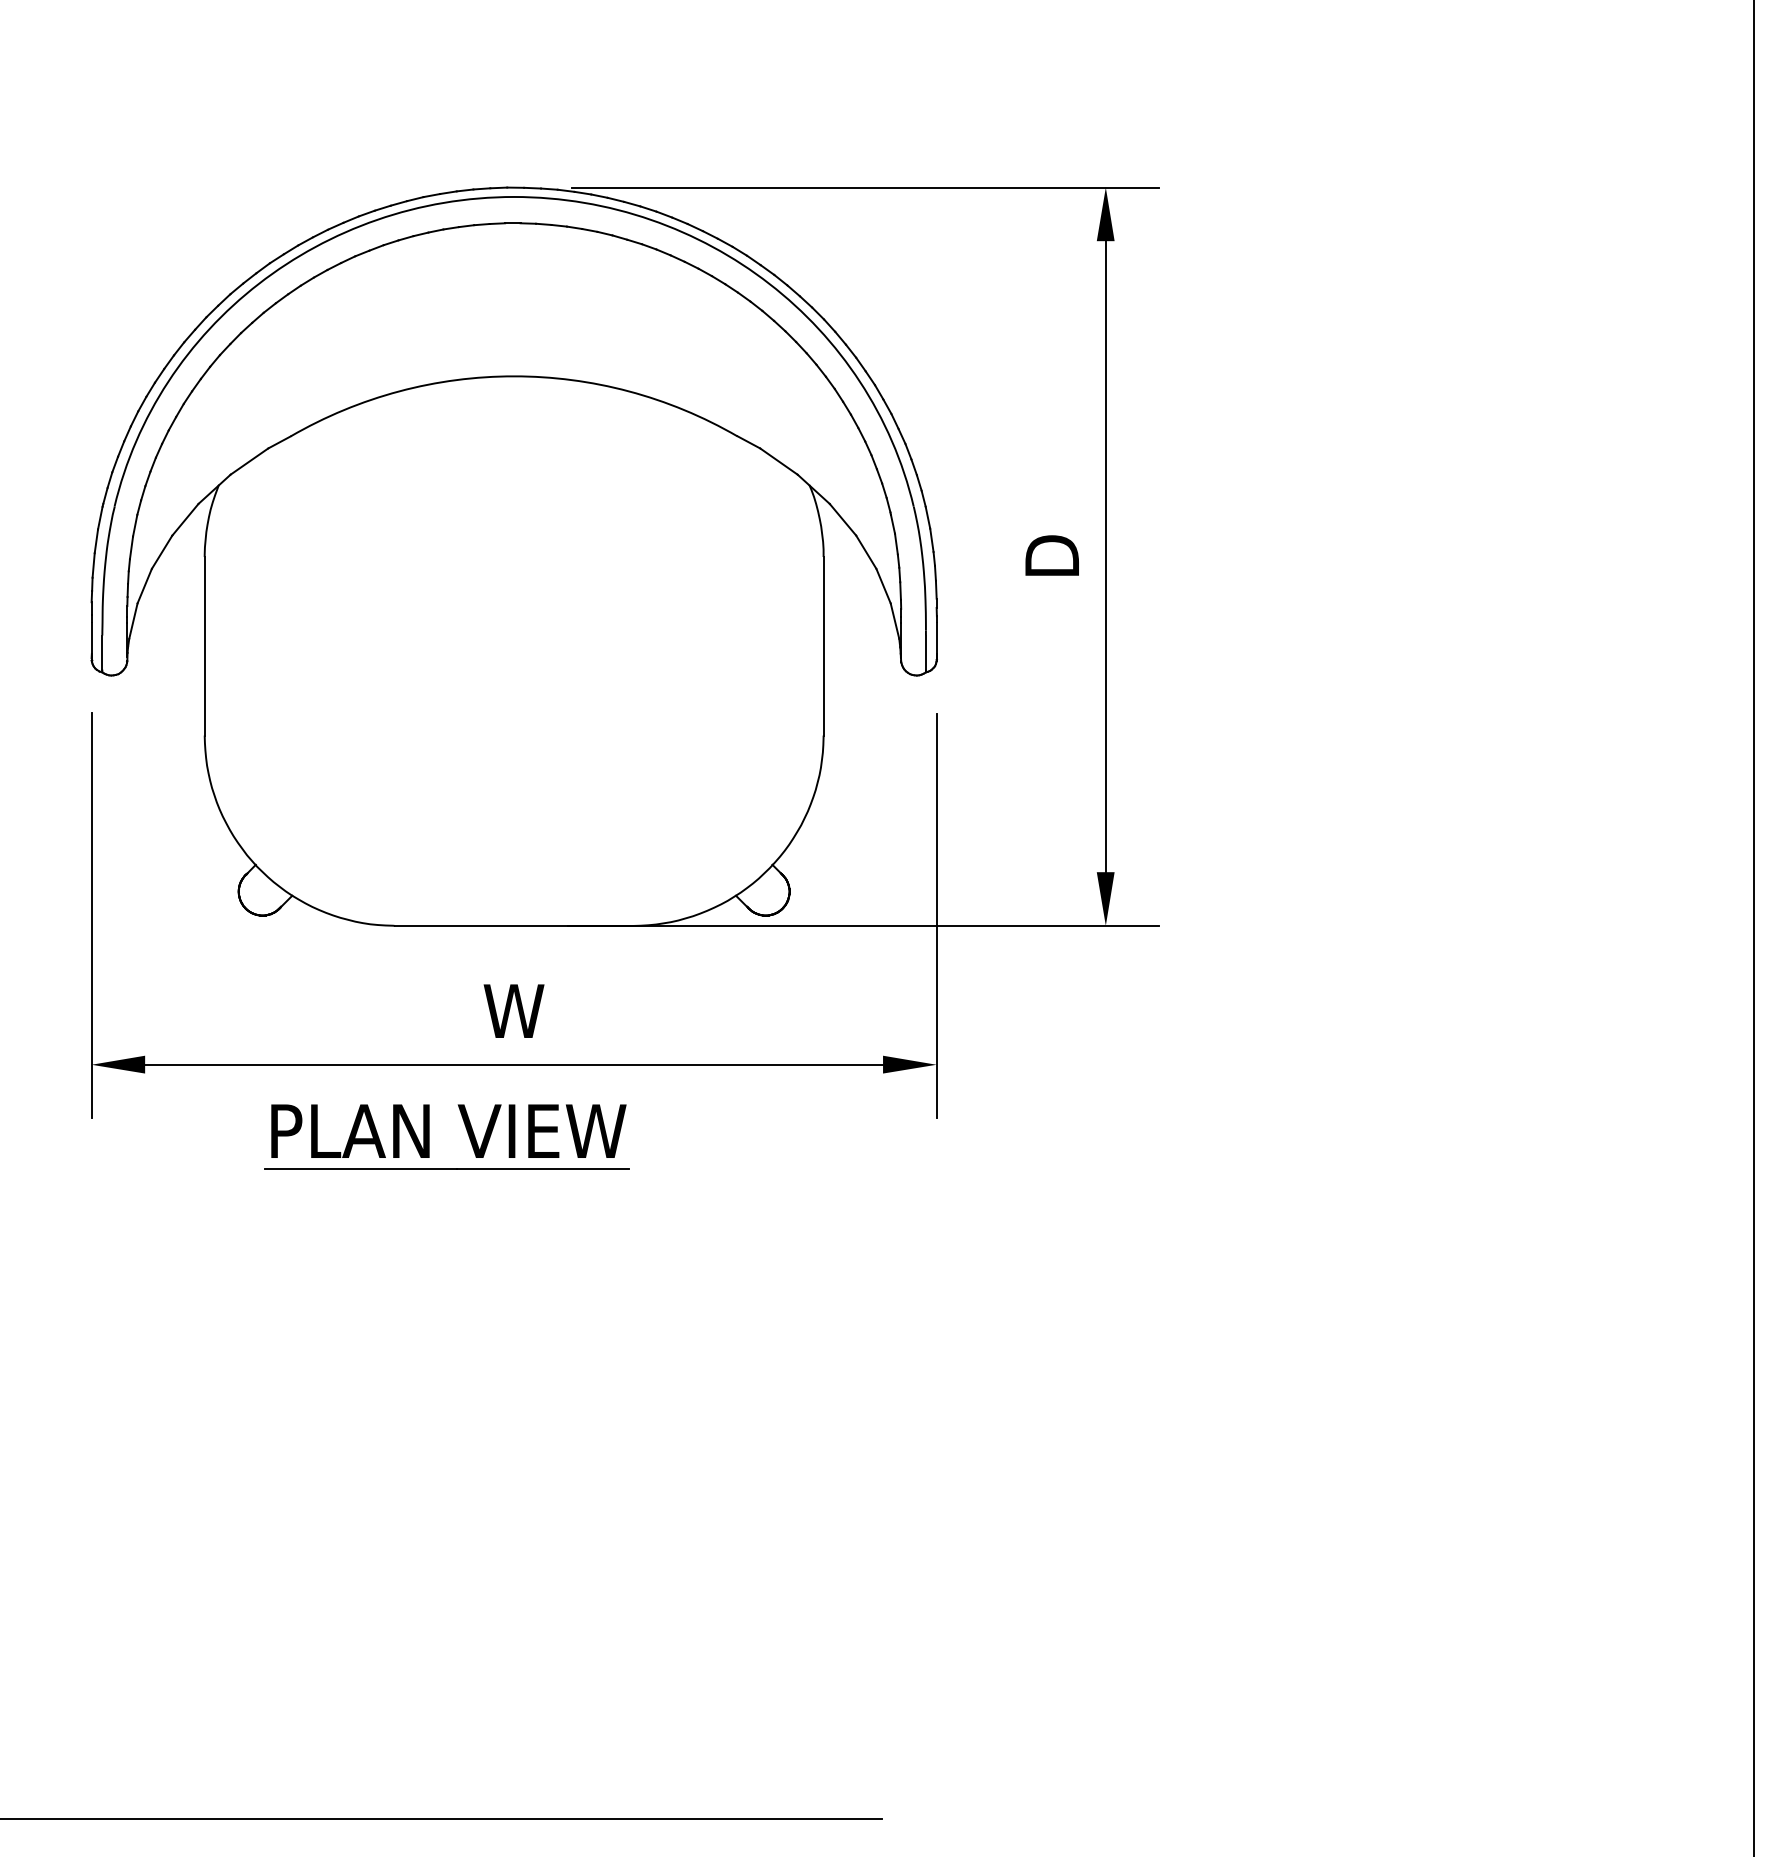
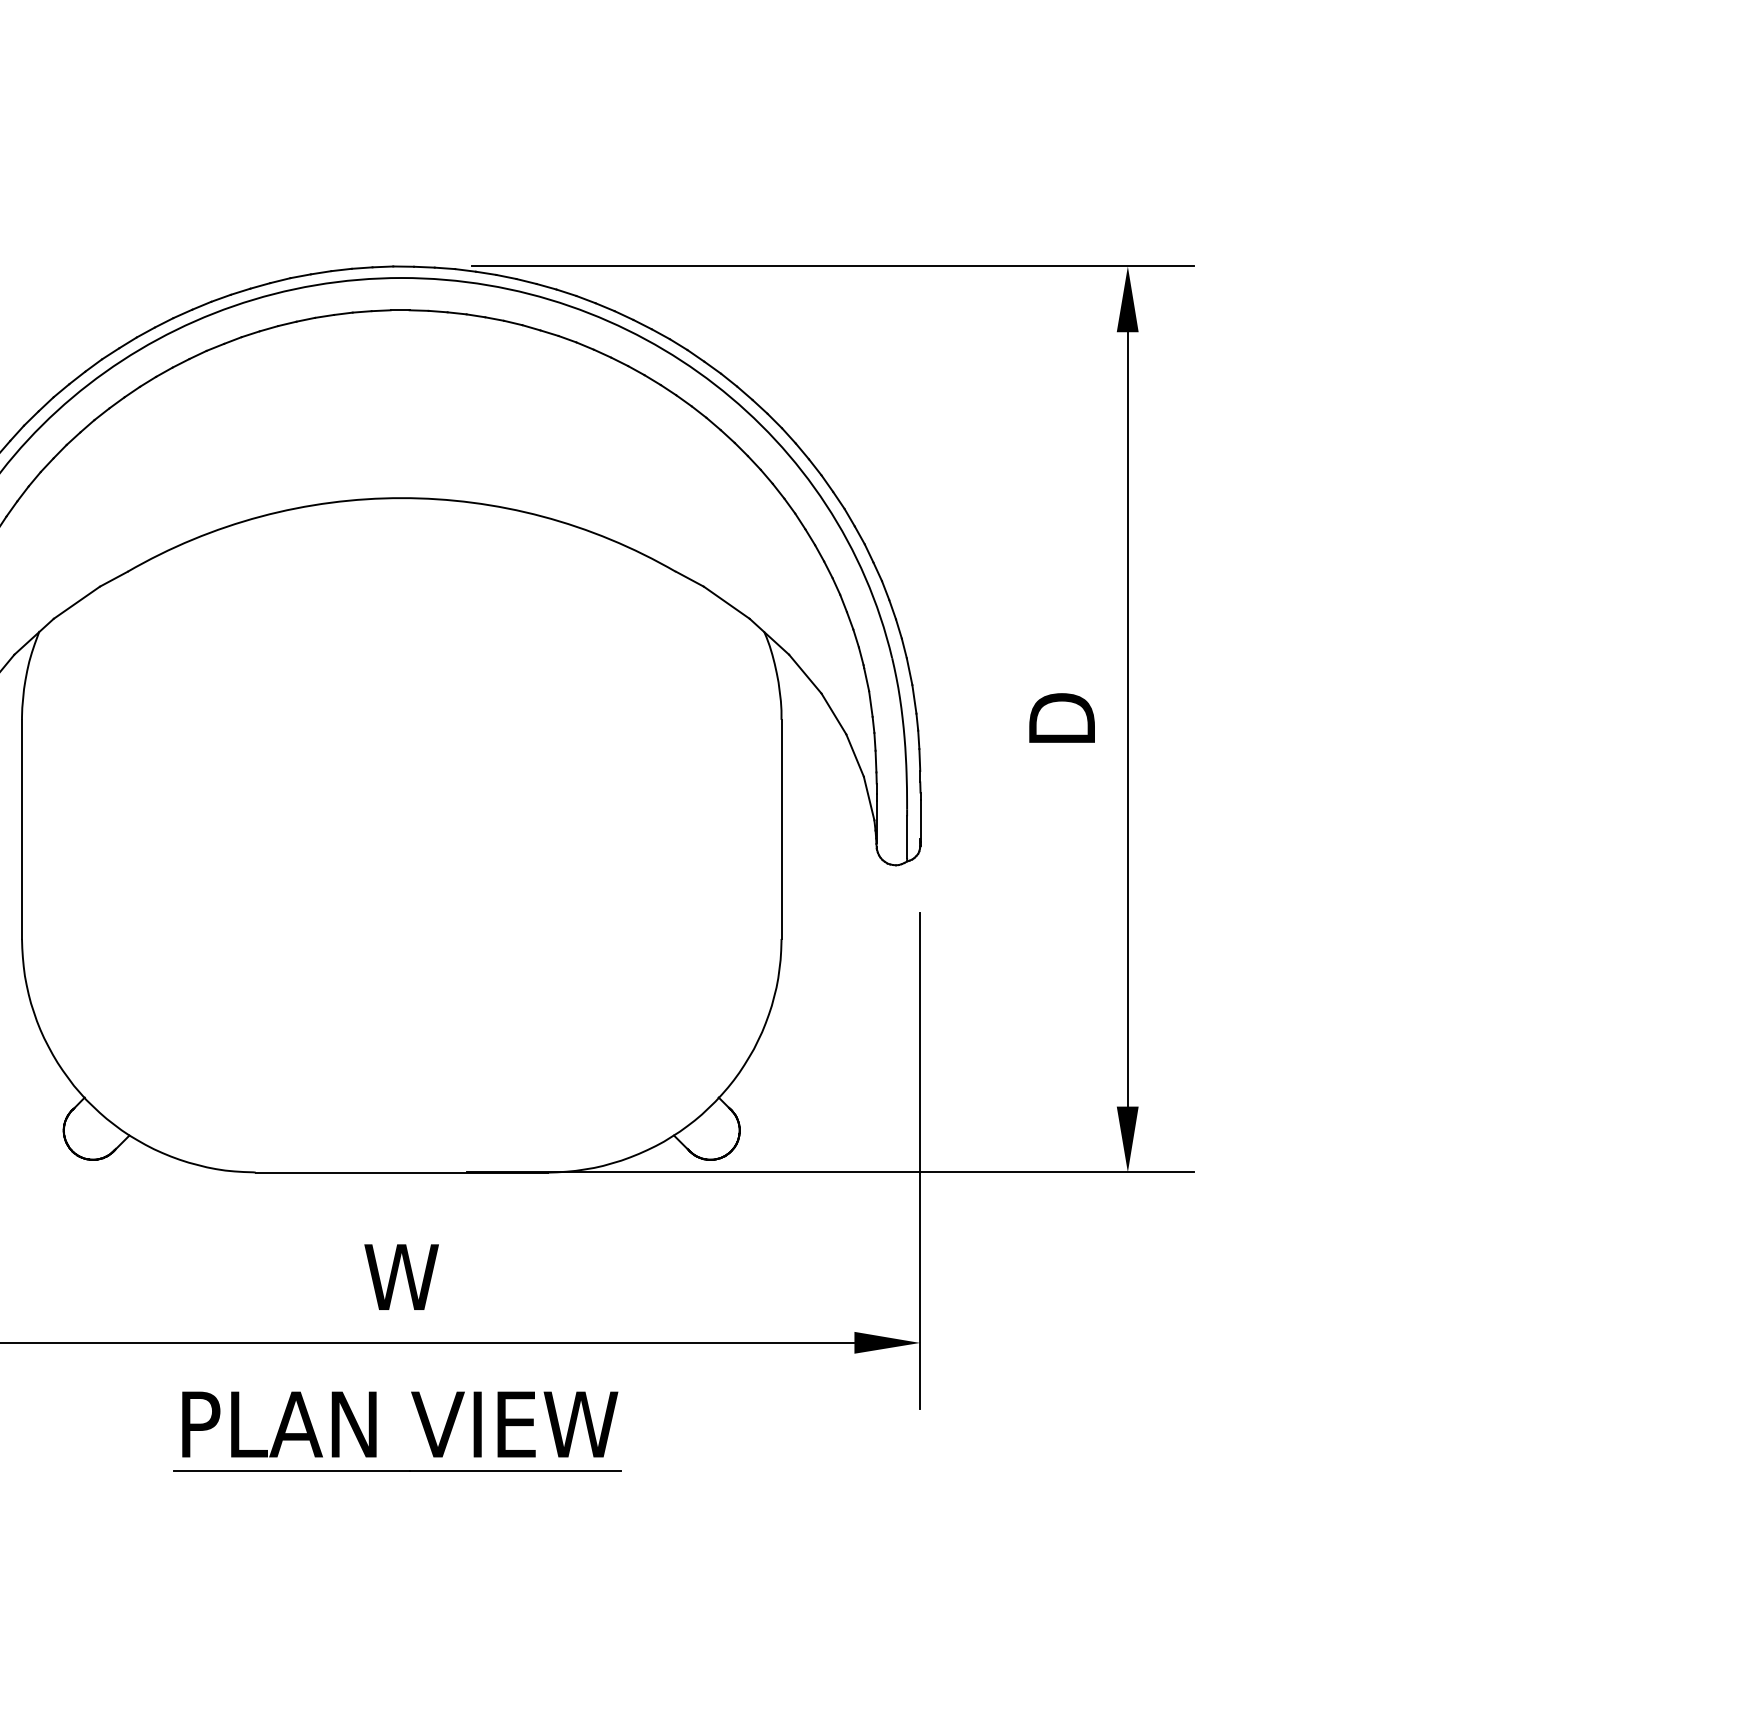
part: (429, 1136) -> (376, 1430), moved

